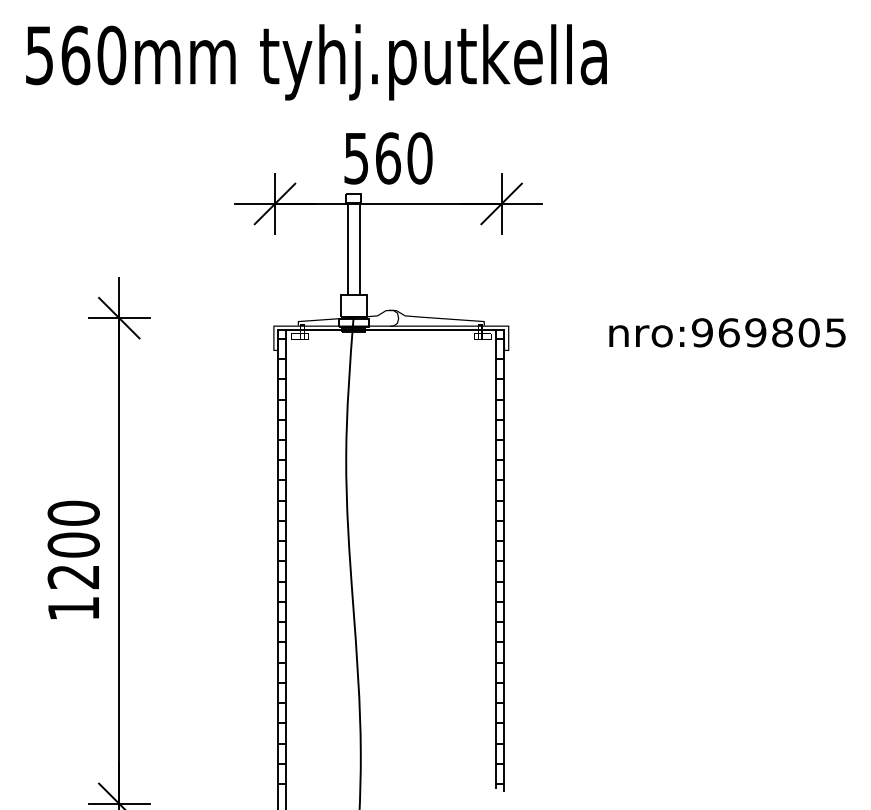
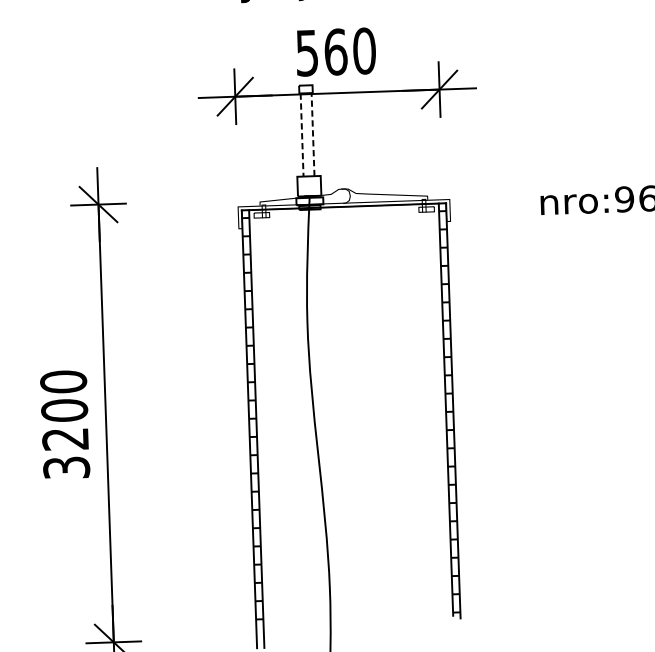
line: (359, 248) -> (312, 134), solid -> dashed
line: (347, 249) -> (302, 135), solid -> dashed
text: (73, 608) -> (66, 467), 1200 -> 3200

